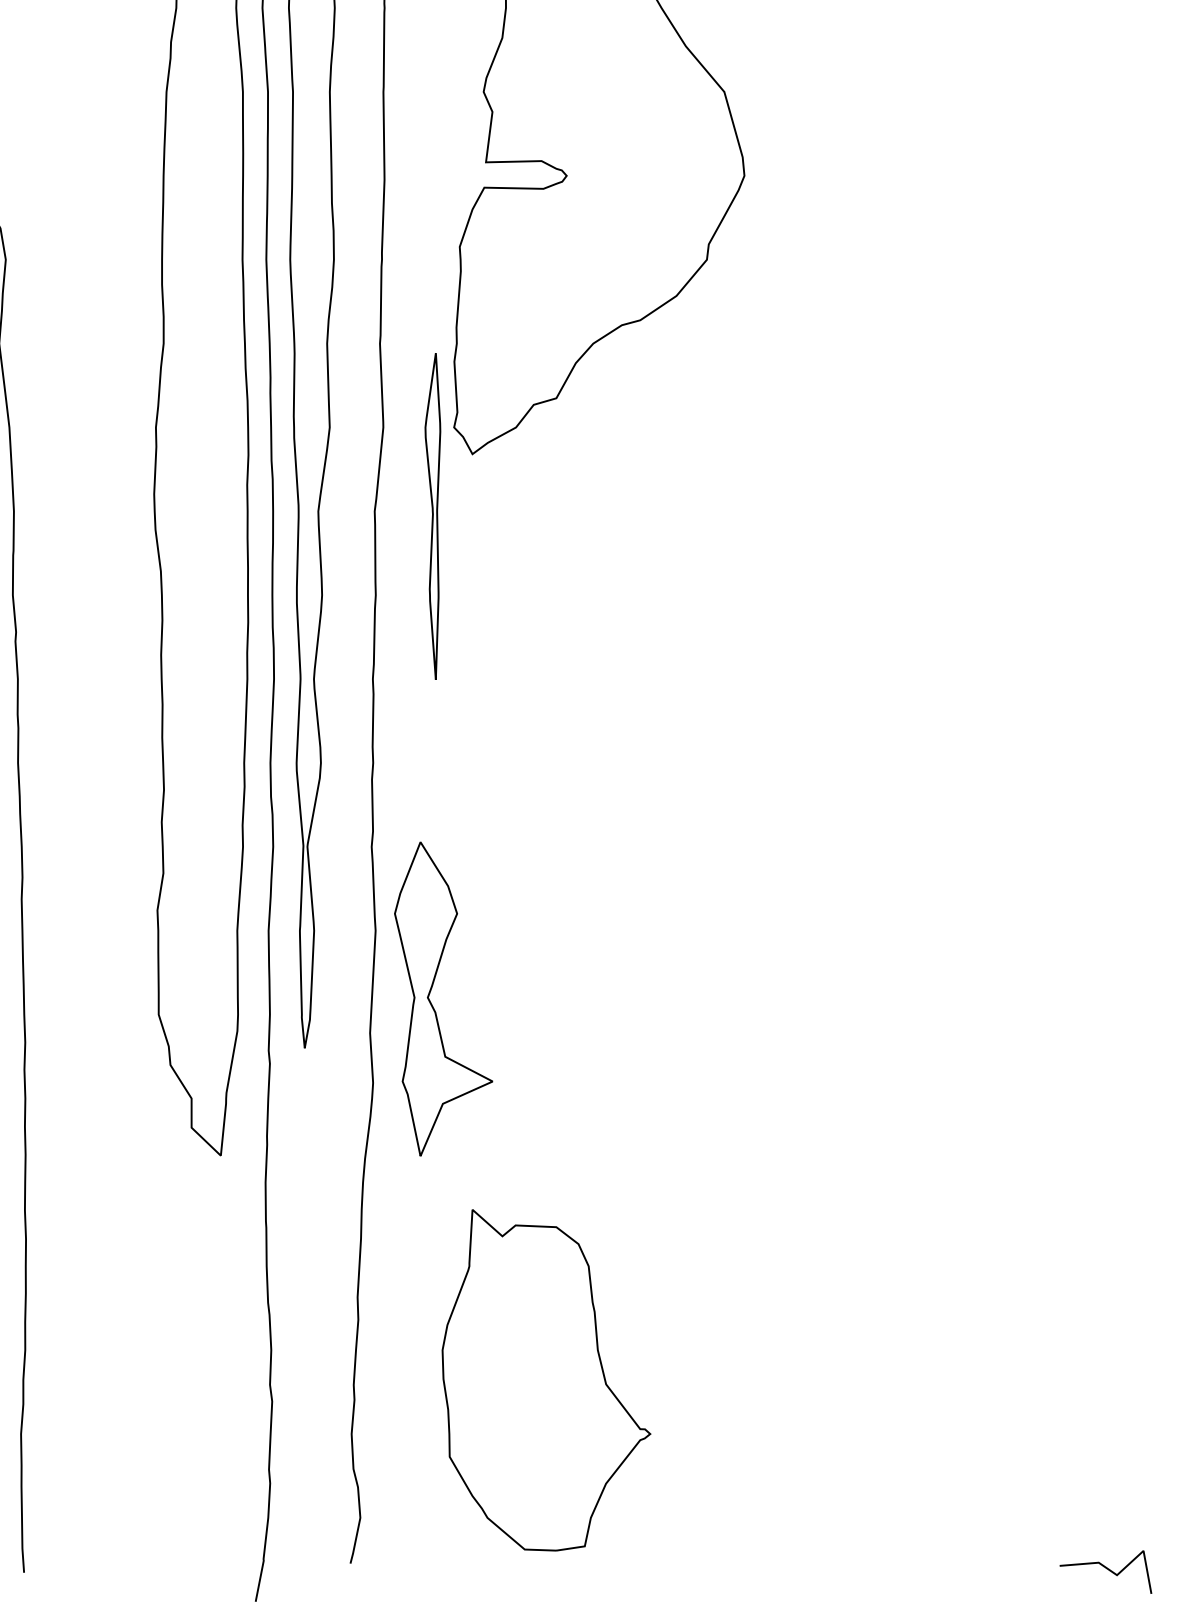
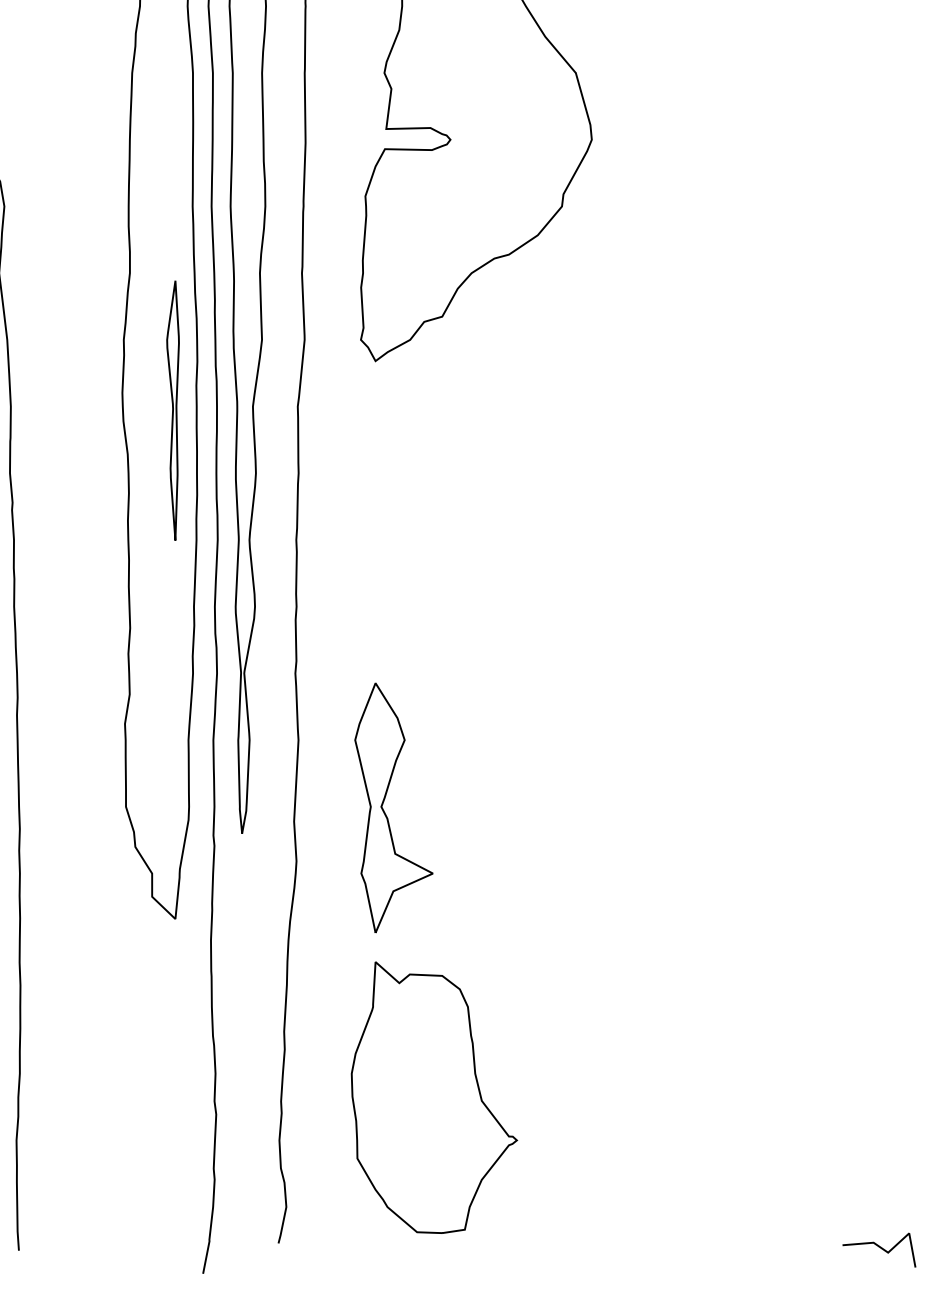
part: (432, 516) -> (172, 410), moved
part: (432, 1004) -> (385, 812), moved

